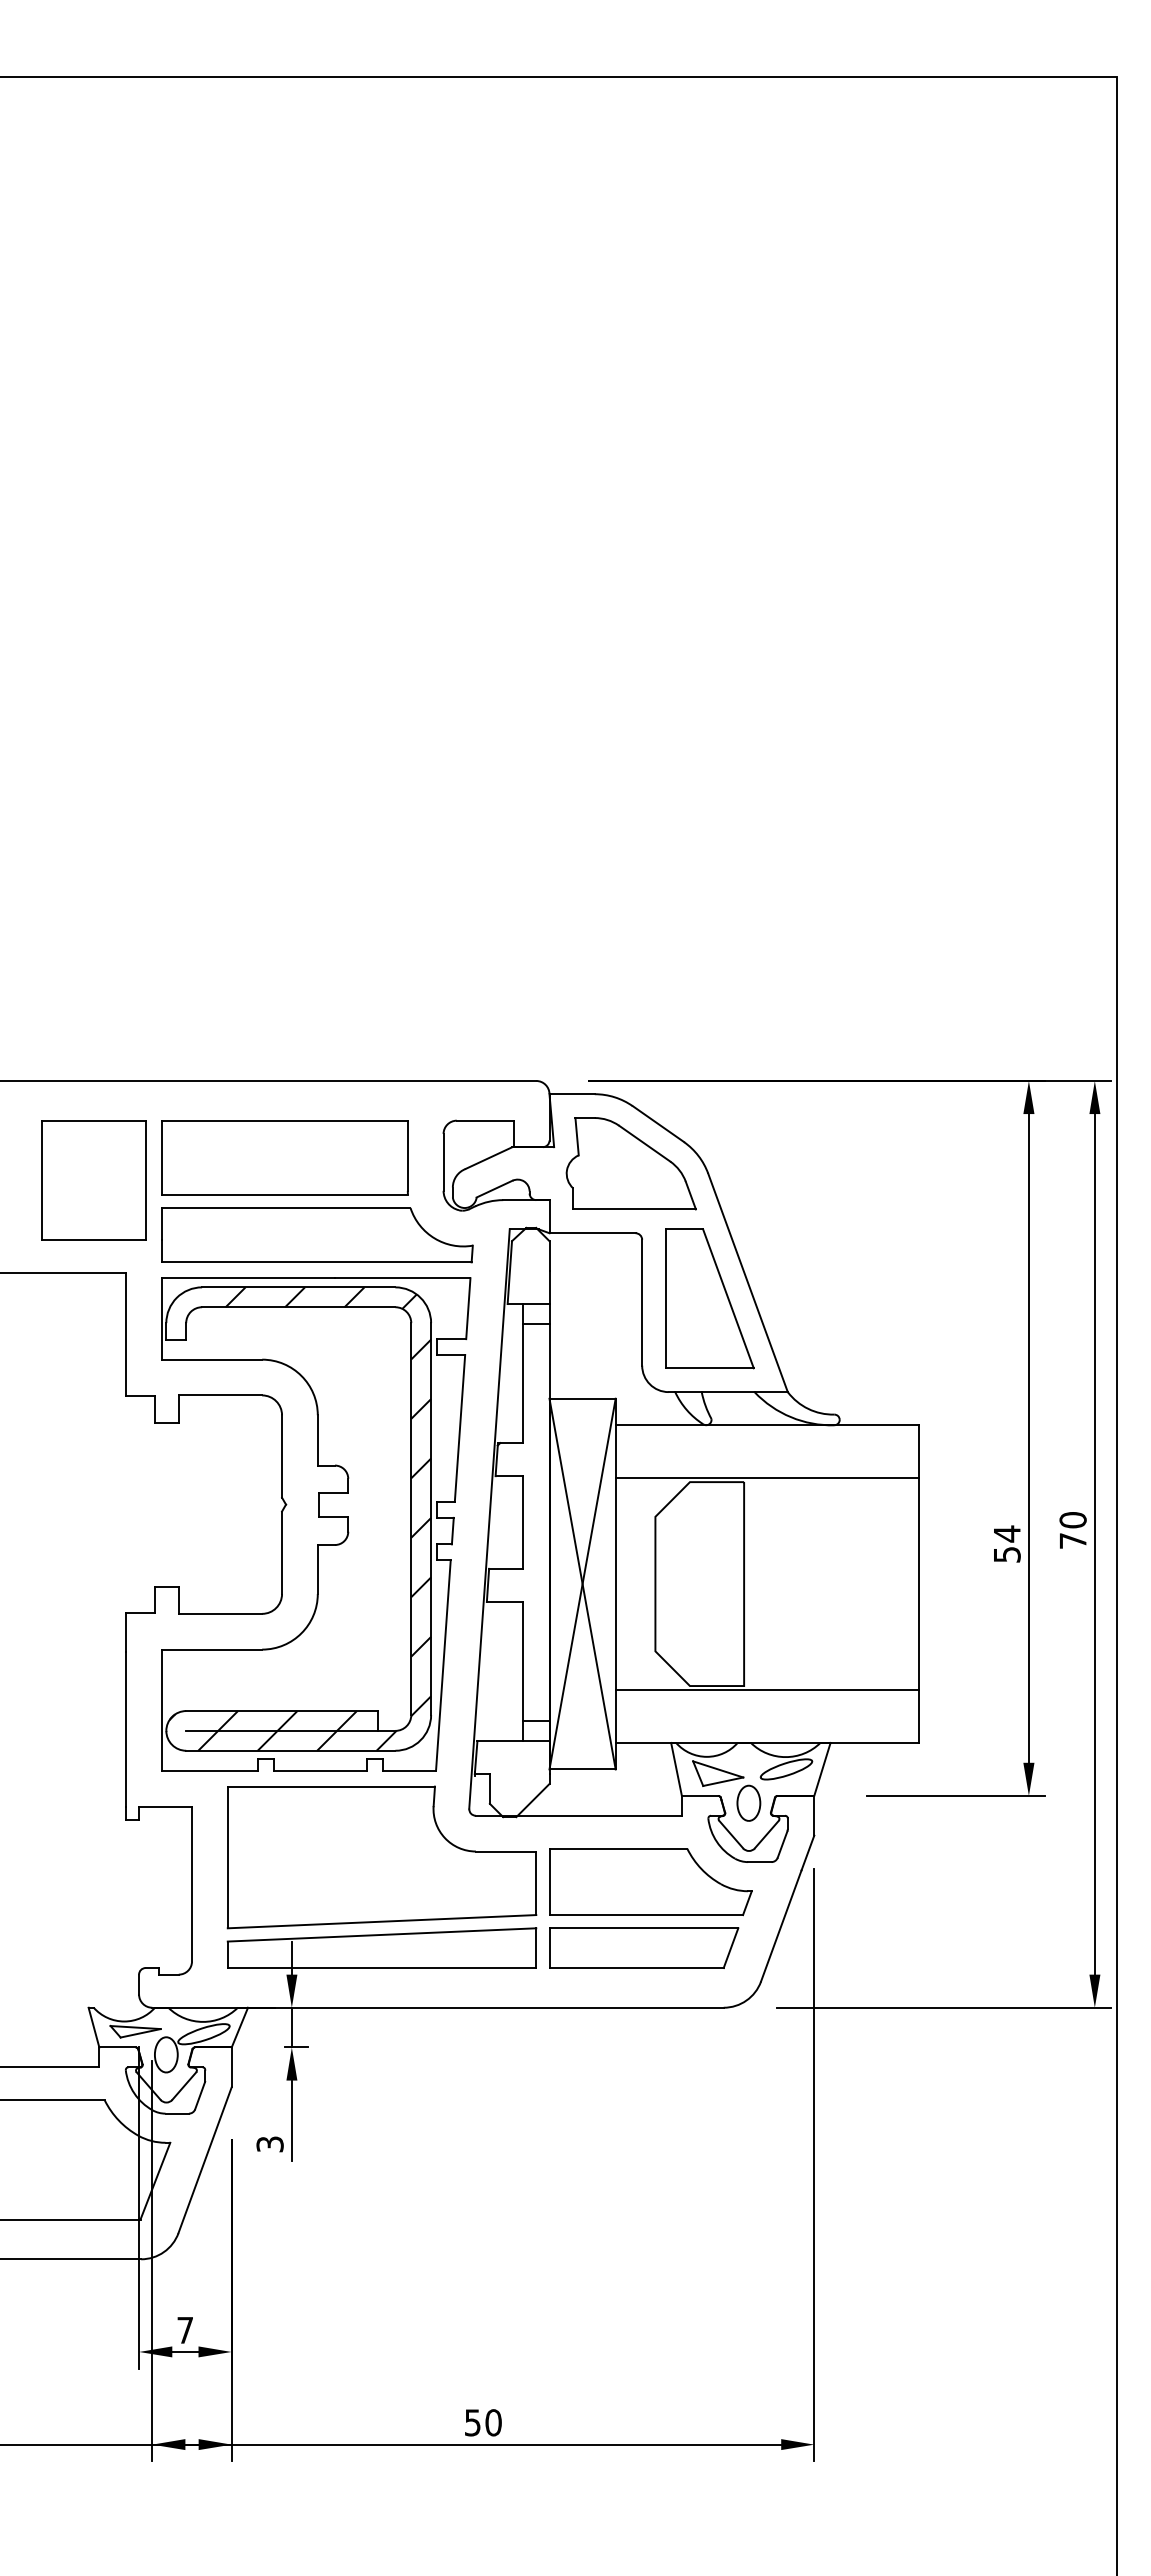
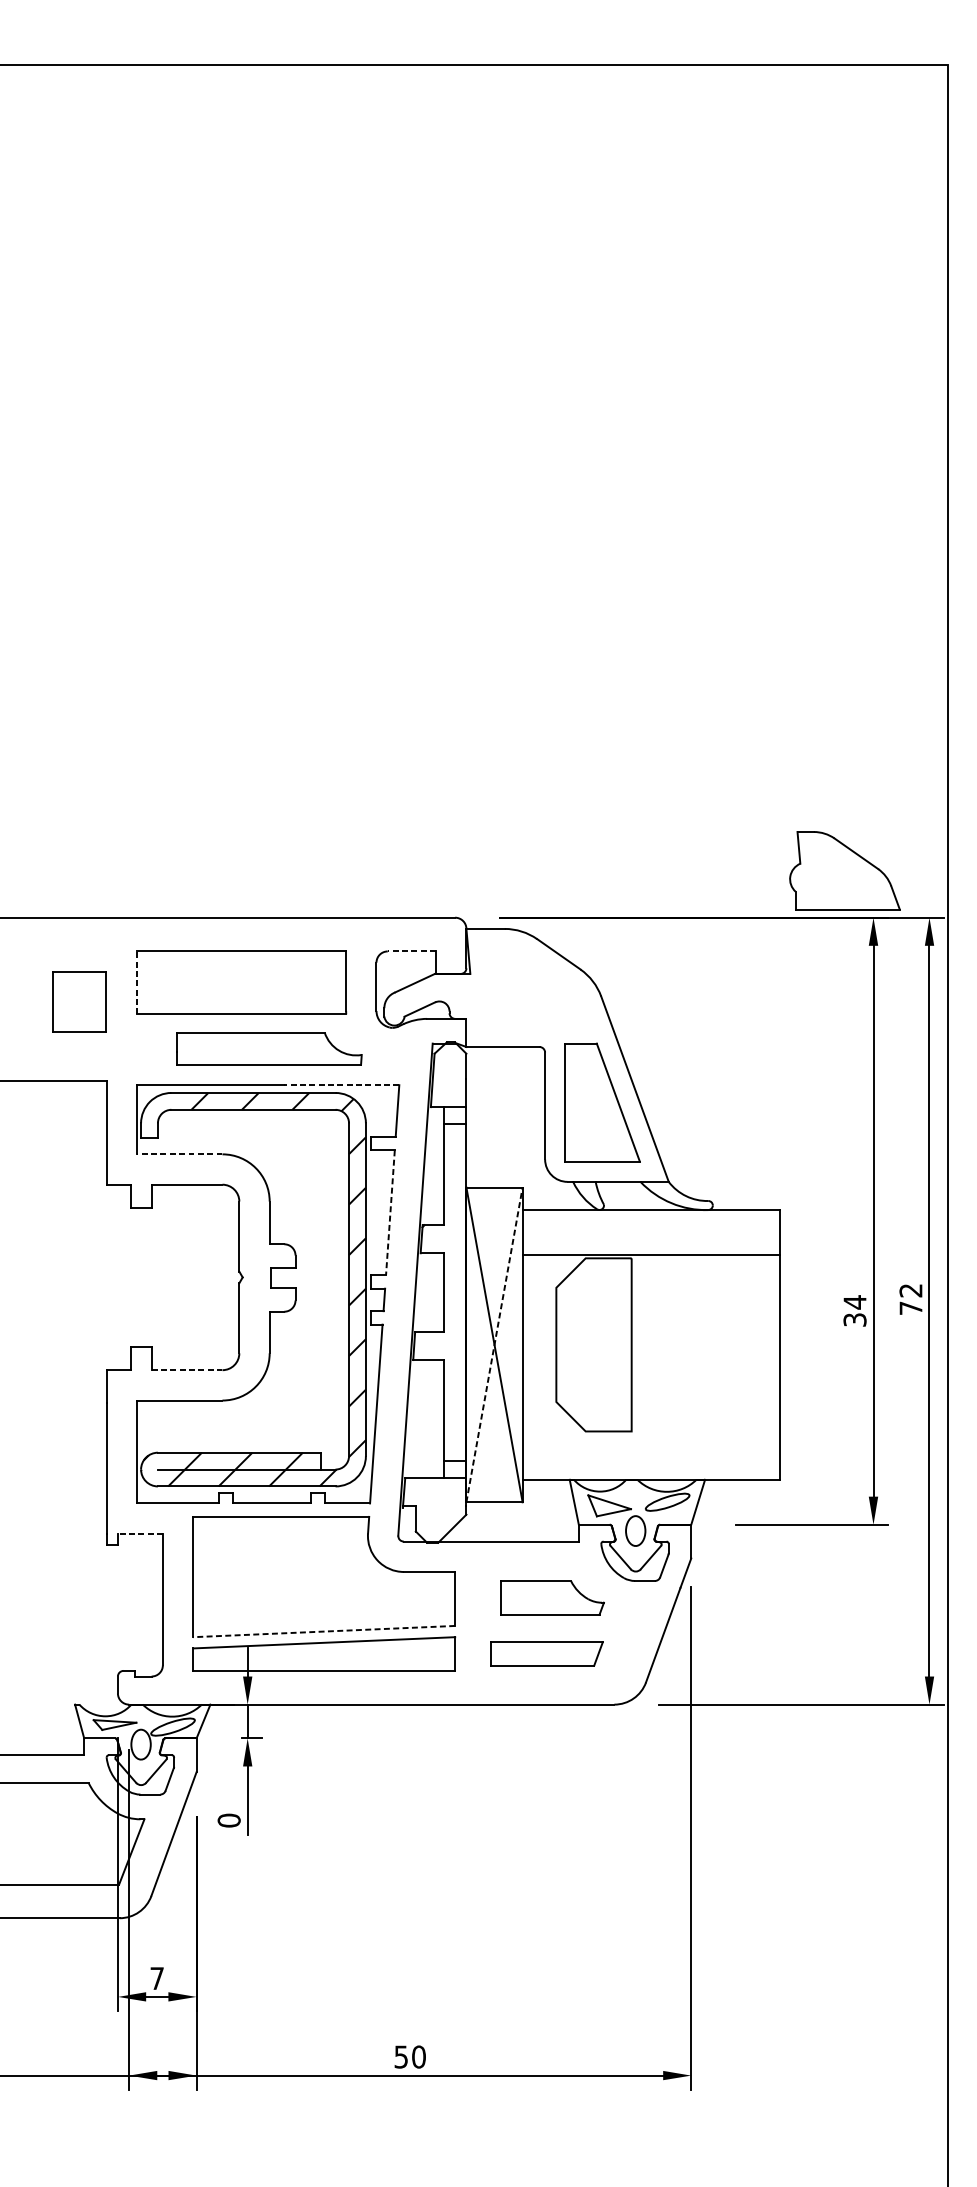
line: (484, 1120) -> (411, 951), solid -> dashed
line: (161, 1157) -> (136, 982), solid -> dashed
part: (630, 1163) -> (844, 870), moved
part: (93, 1180) -> (79, 1002), size x0.6
part: (317, 1235) -> (269, 1048), size x0.7
line: (402, 1278) -> (341, 1085), solid -> dashed
line: (211, 1359) -> (179, 1154), solid -> dashed
line: (460, 1428) -> (390, 1212), solid -> dashed
text: (1072, 1520) -> (910, 1290), 70 -> 72
text: (1006, 1554) -> (854, 1319), 54 -> 34
line: (582, 1583) -> (494, 1344), solid -> dashed
line: (220, 1613) -> (187, 1369), solid -> dashed
line: (767, 1690) -> (651, 1435), removed
line: (165, 1806) -> (140, 1533), solid -> dashed
part: (650, 1882) -> (552, 1598), size x0.6
line: (381, 1921) -> (323, 1631), solid -> dashed
part: (644, 1947) -> (547, 1653), size x0.7
text: (269, 2144) -> (228, 1820), 3 -> 0

